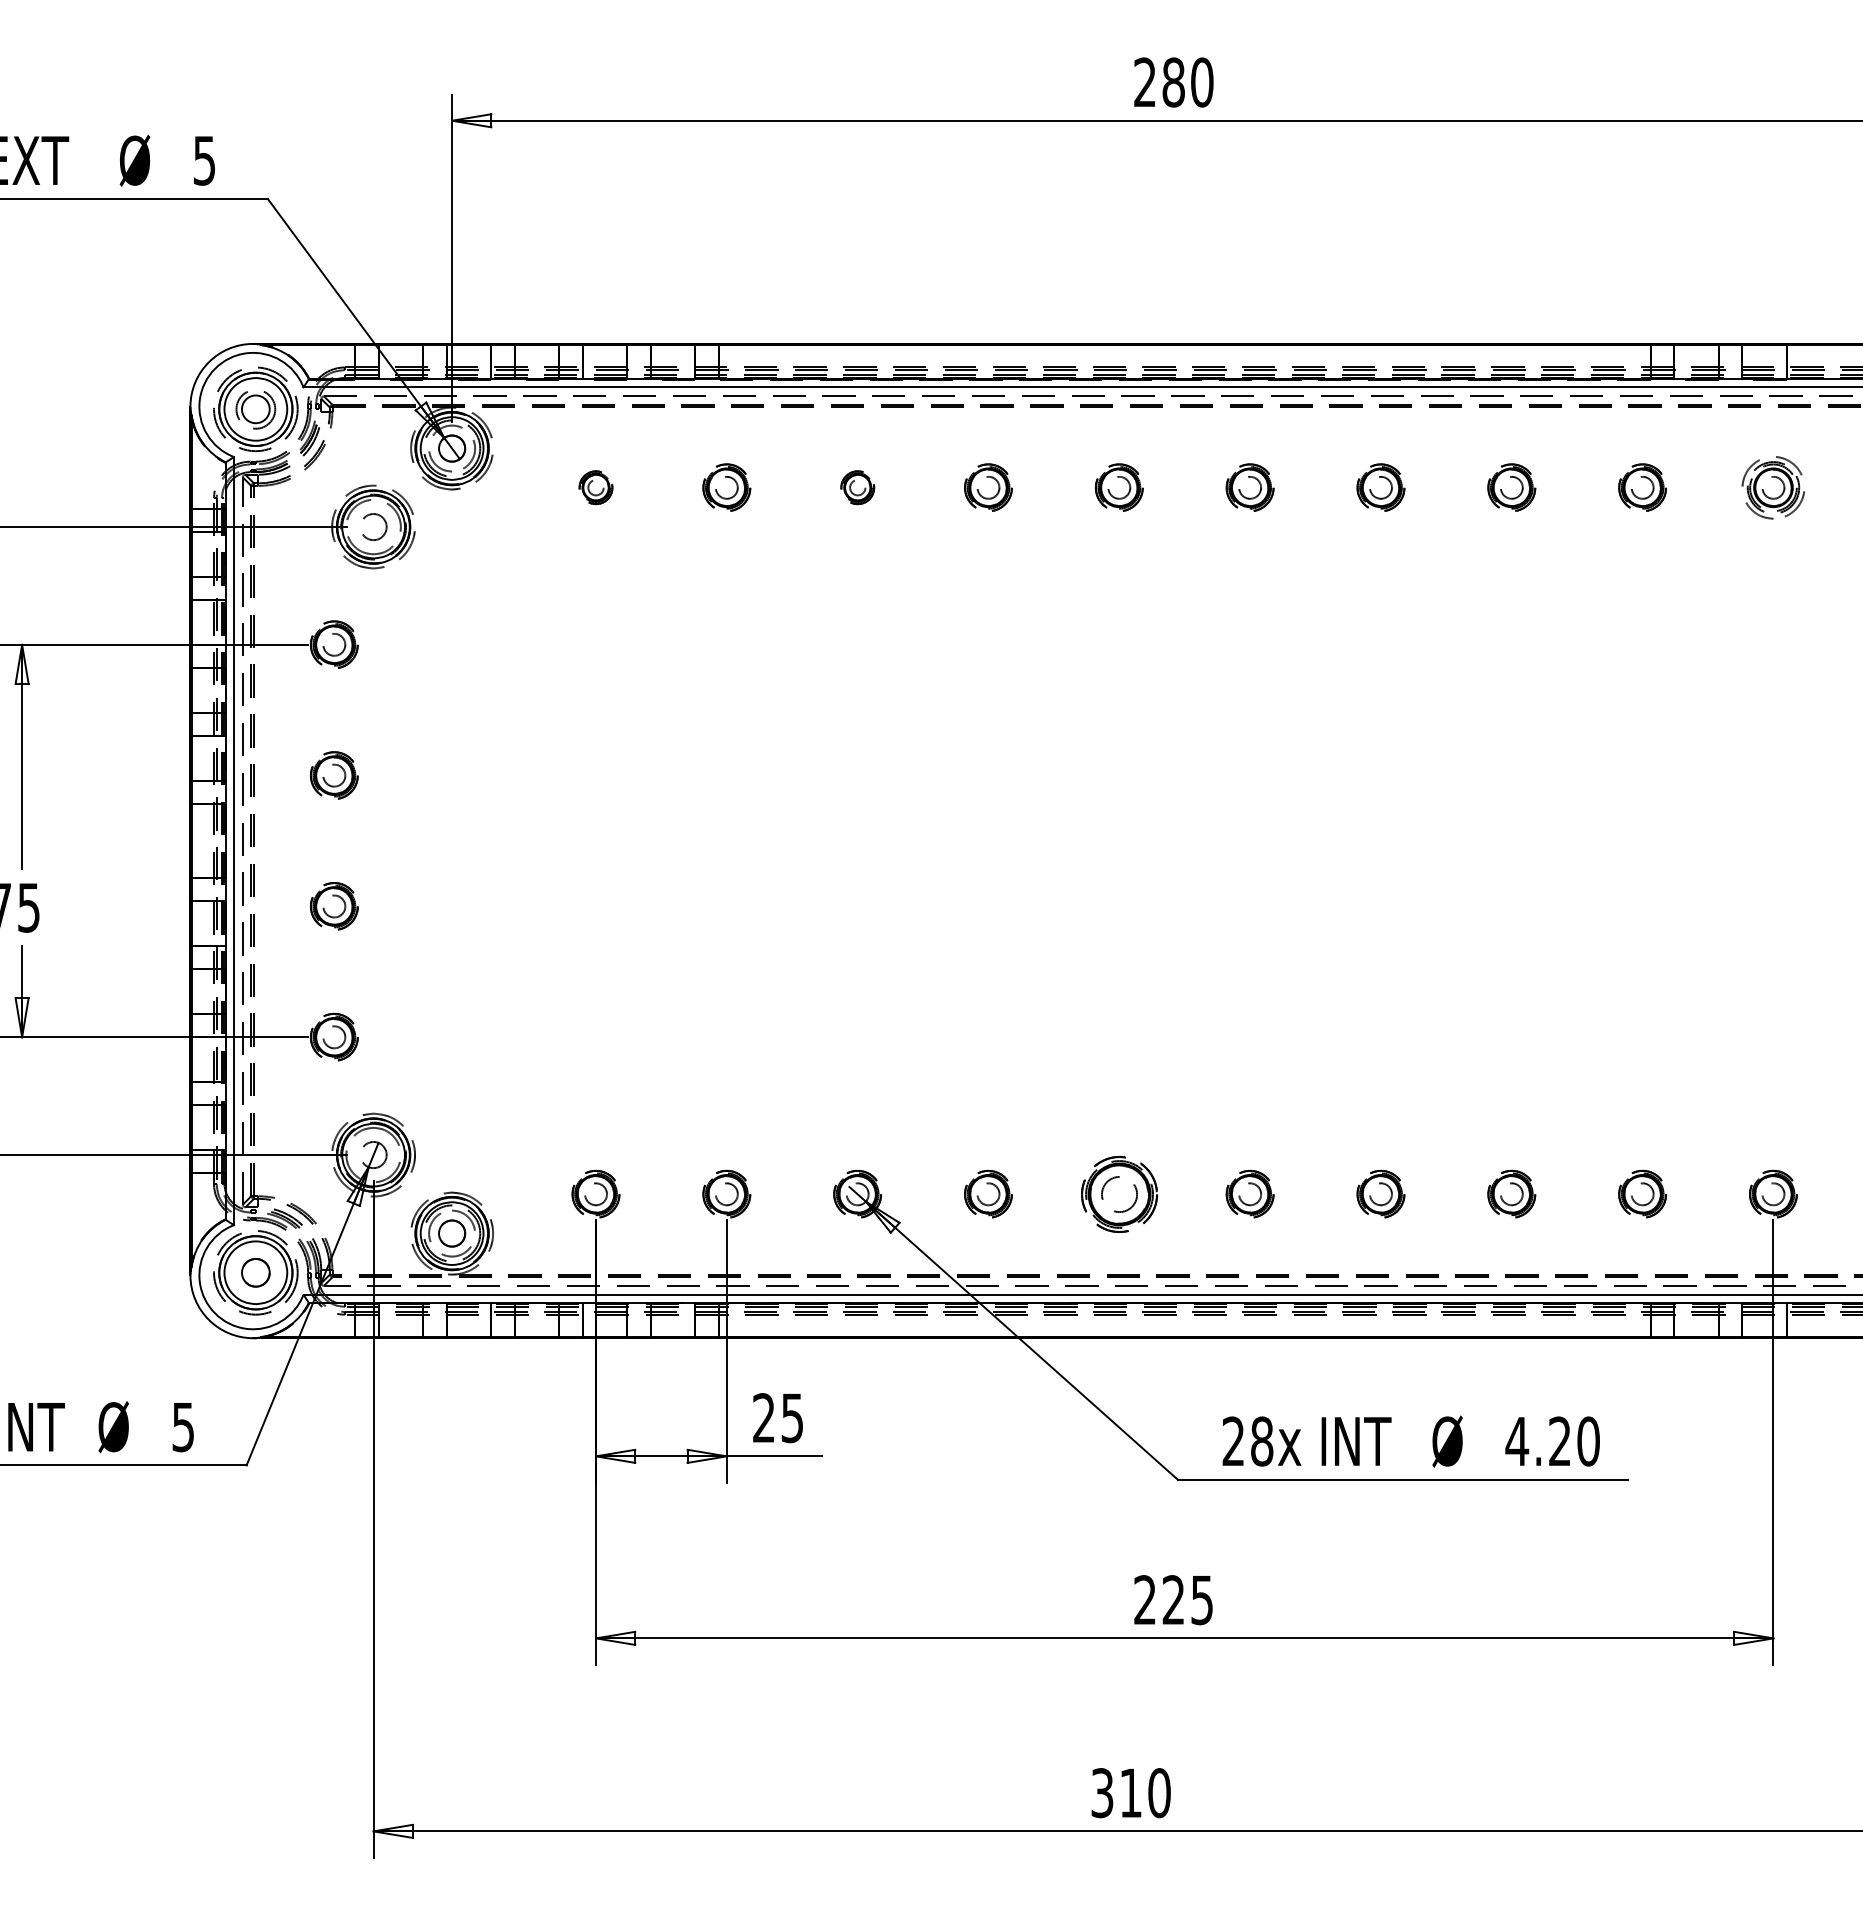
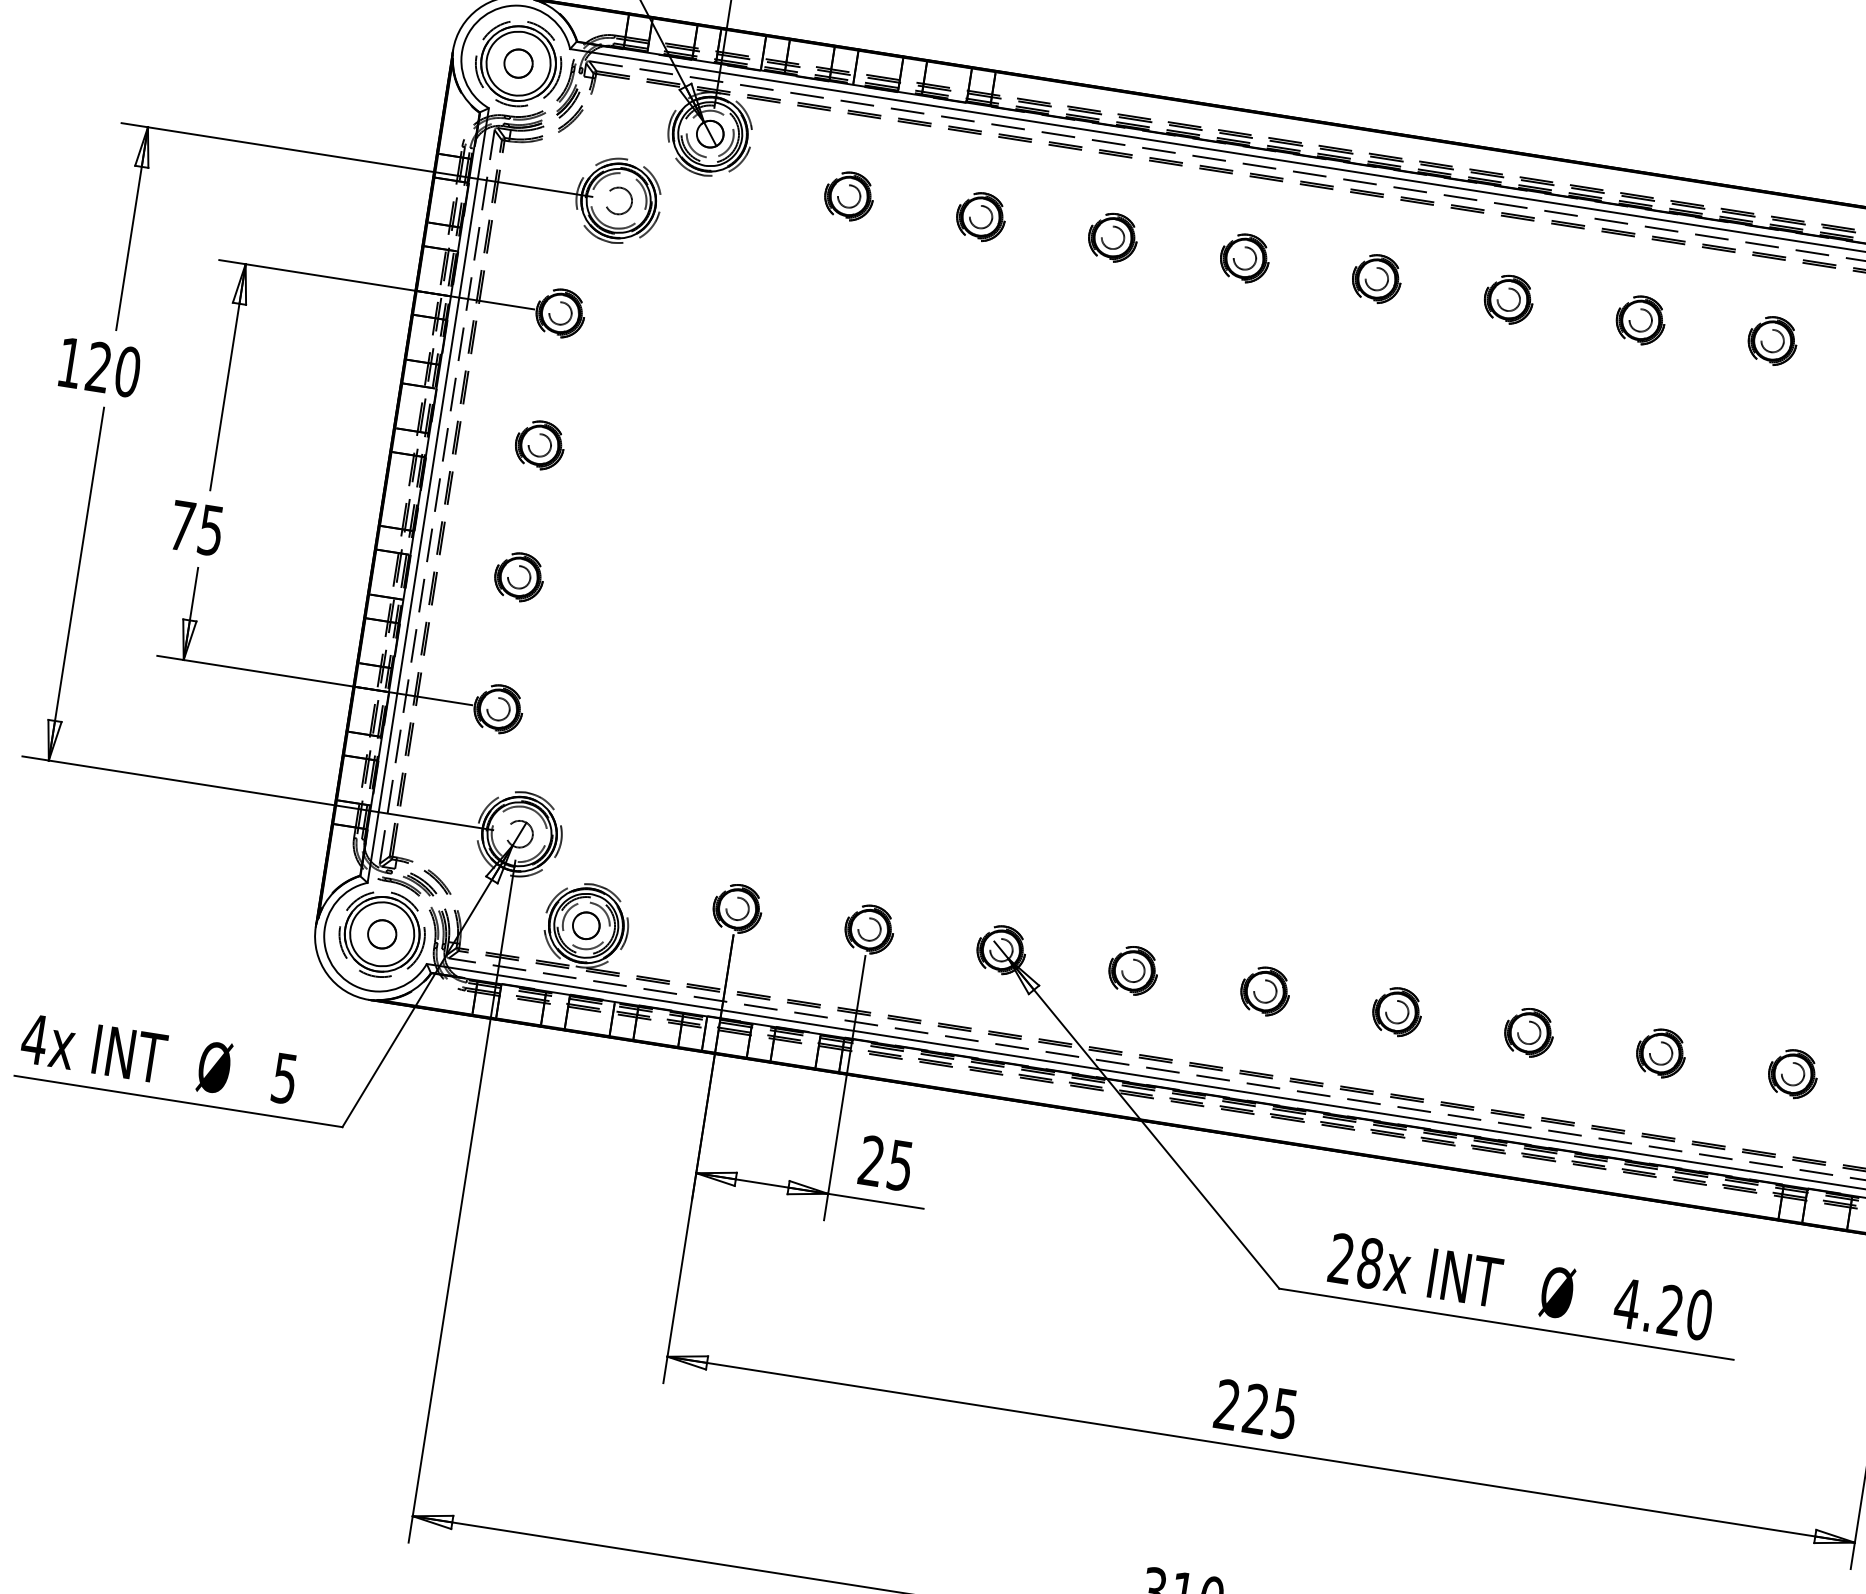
circle: (255, 409) -> (518, 63), size x0.71
part: (595, 487) -> (848, 196), size x1.43
part: (857, 487) -> (1112, 237), size x1.43
part: (1118, 1193) -> (1264, 990), size x0.62

